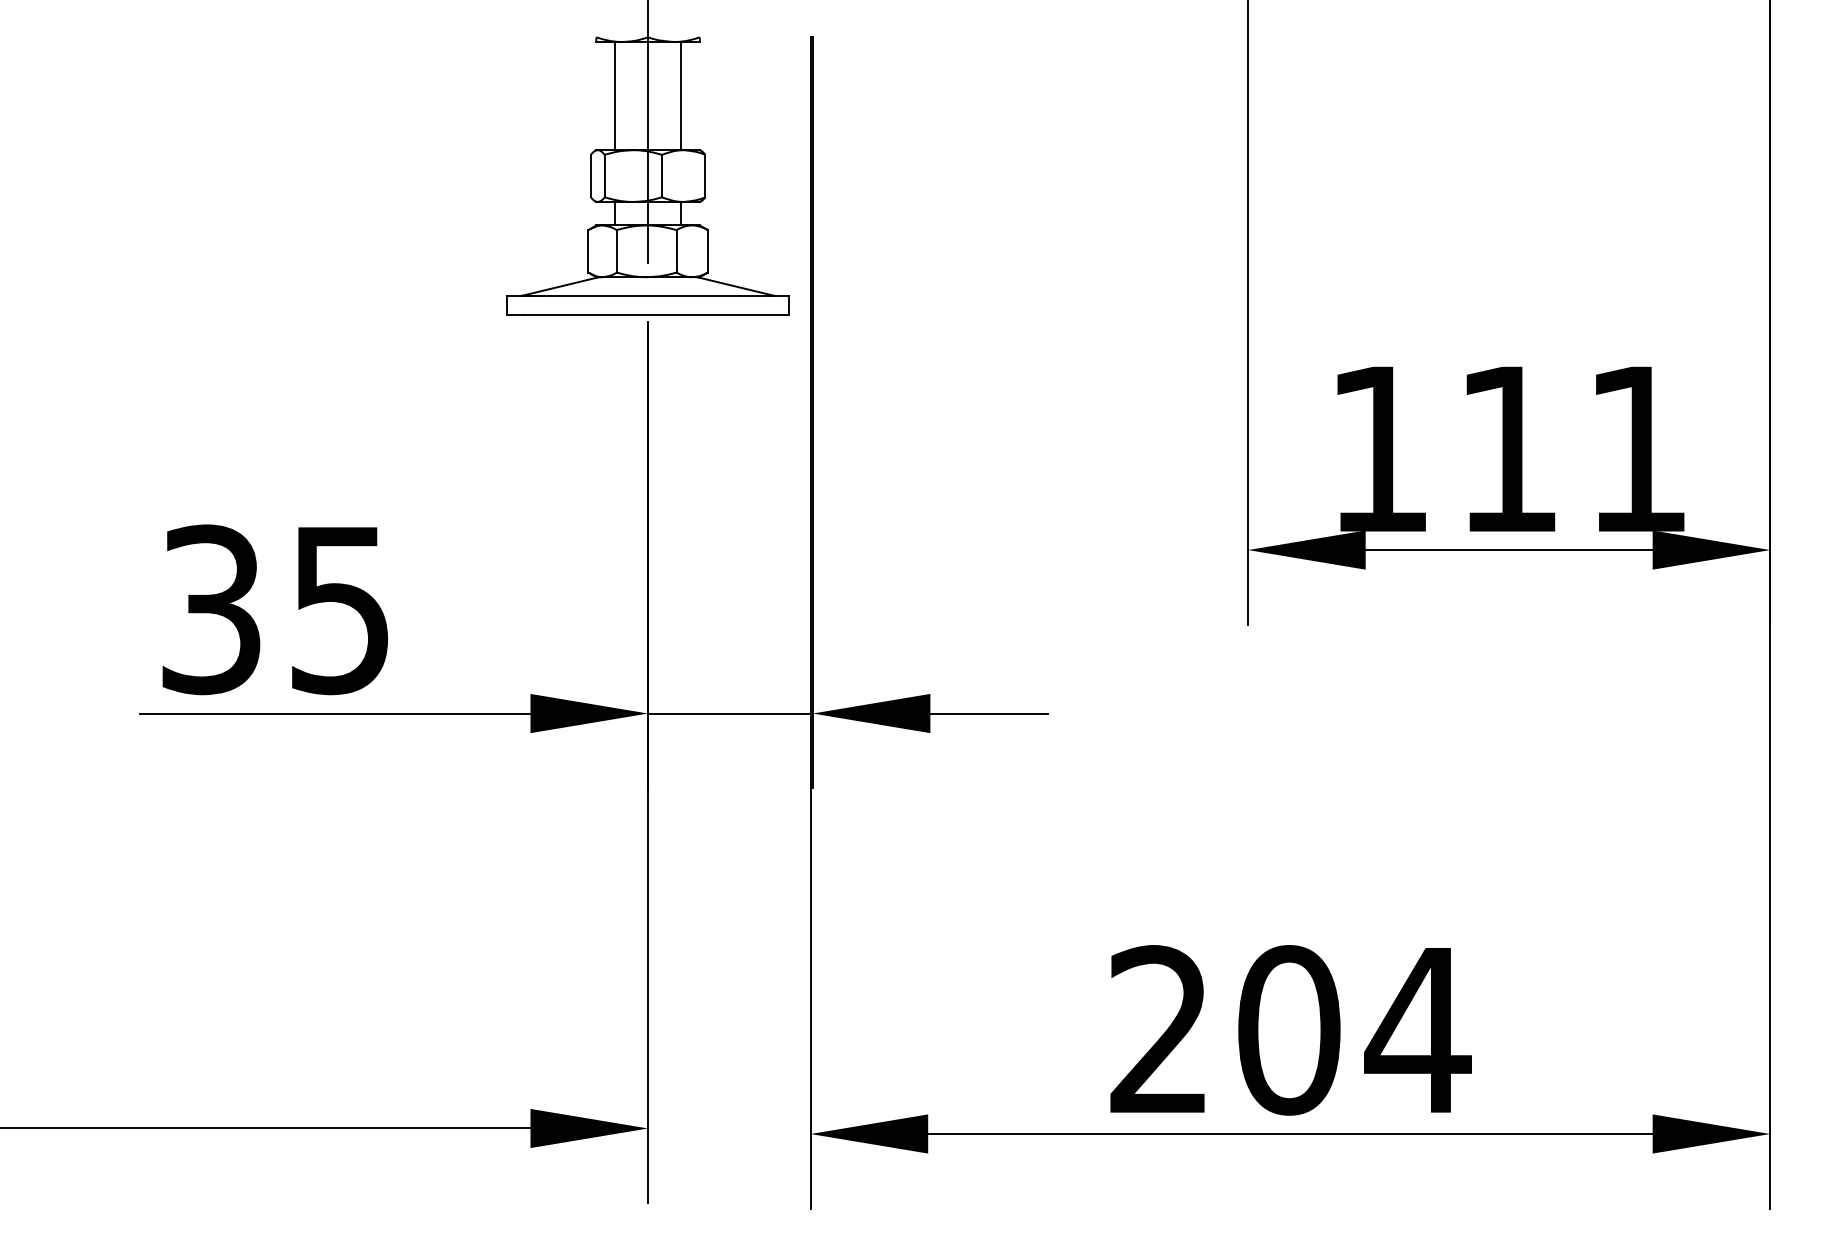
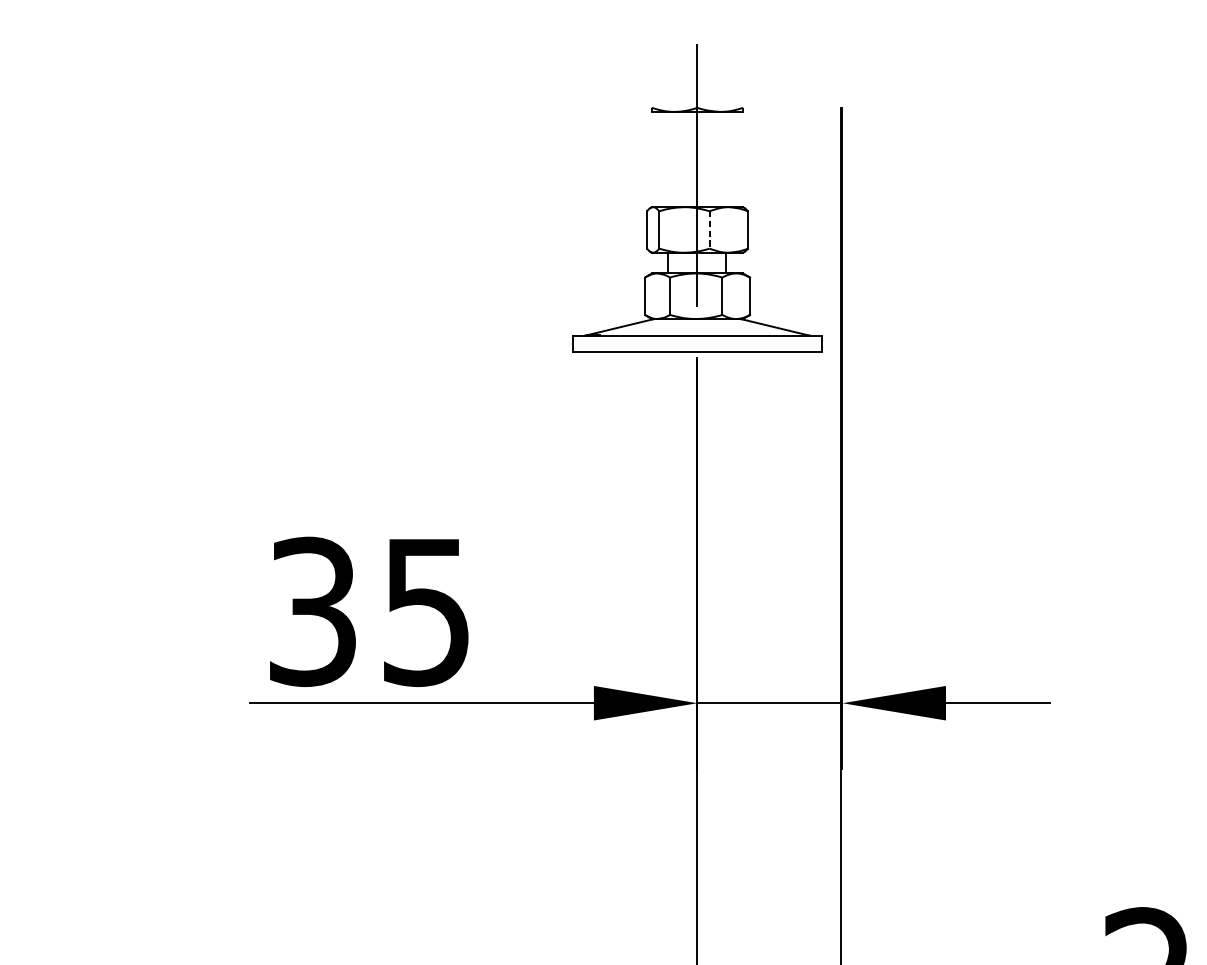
line: (615, 96) -> (668, 159), removed
line: (681, 96) -> (726, 159), removed
line: (661, 176) -> (709, 230), solid -> dashed

